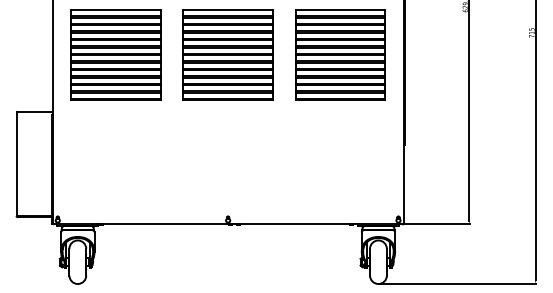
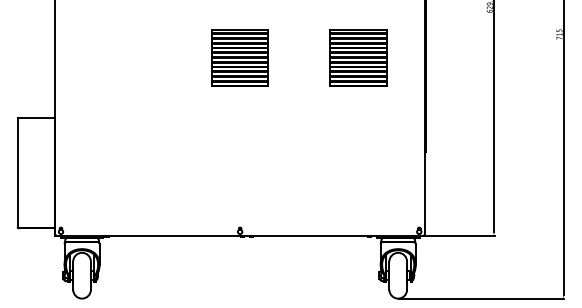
part: (115, 54) -> (121, 57), removed
part: (227, 54) -> (239, 57), size x0.6
part: (340, 54) -> (358, 57), size x0.6

